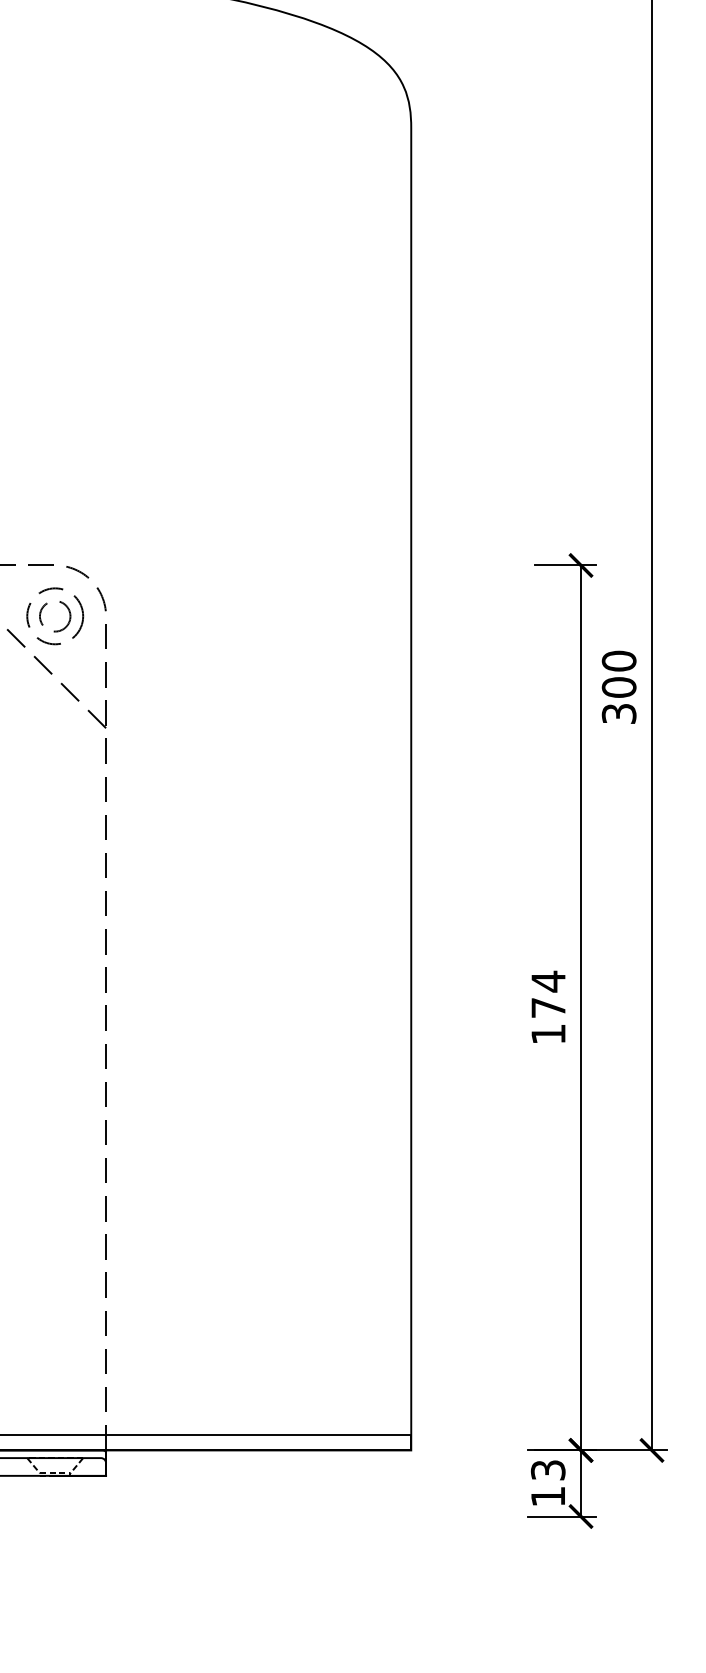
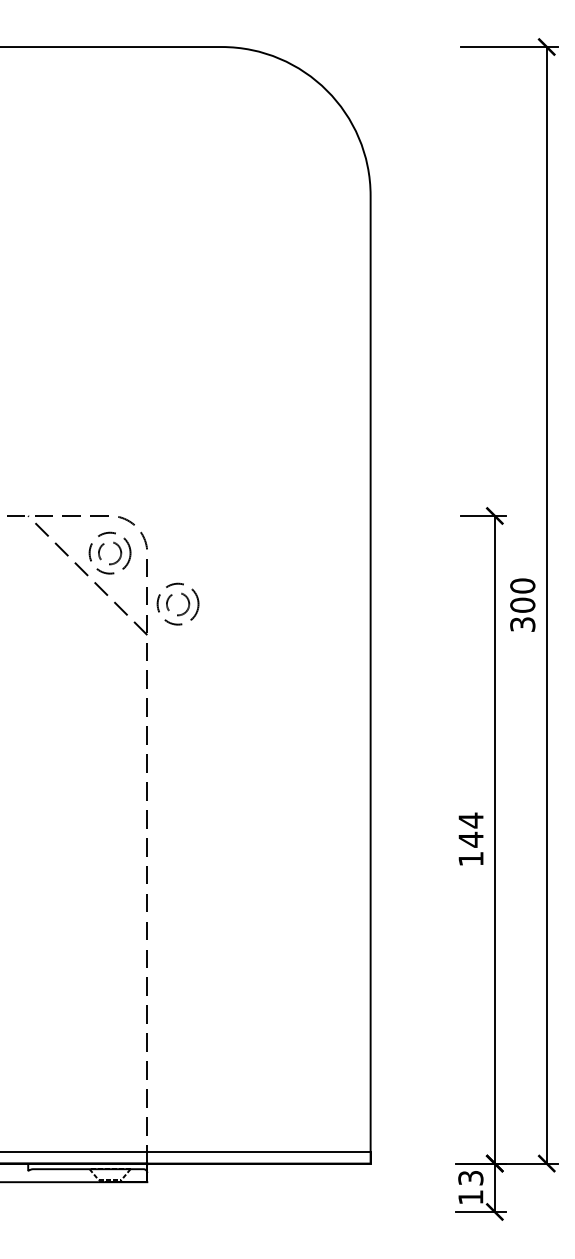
part: (139, 675) -> (171, 596), added
text: (547, 1007) -> (470, 839), 174 -> 144

